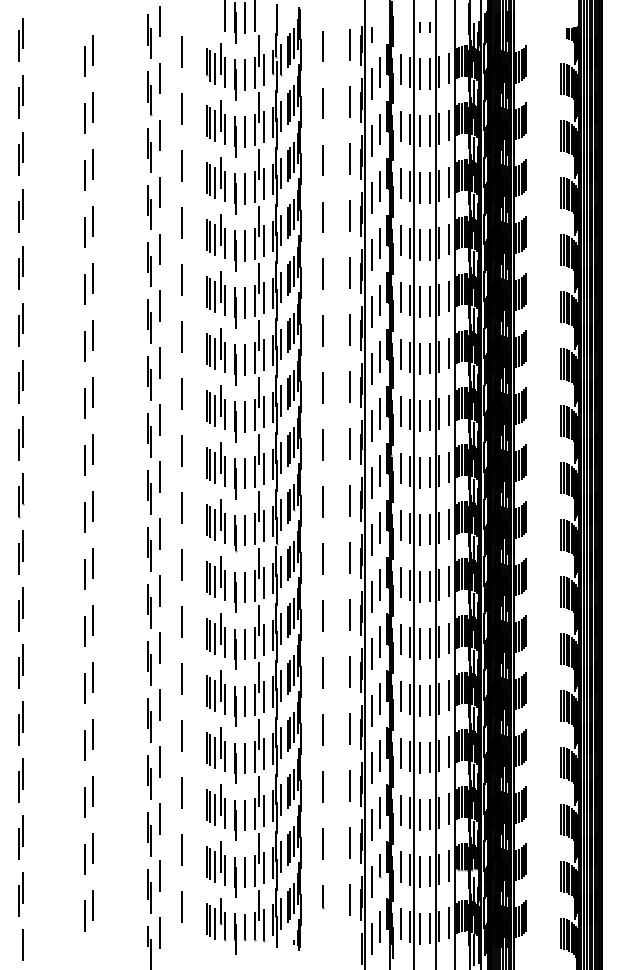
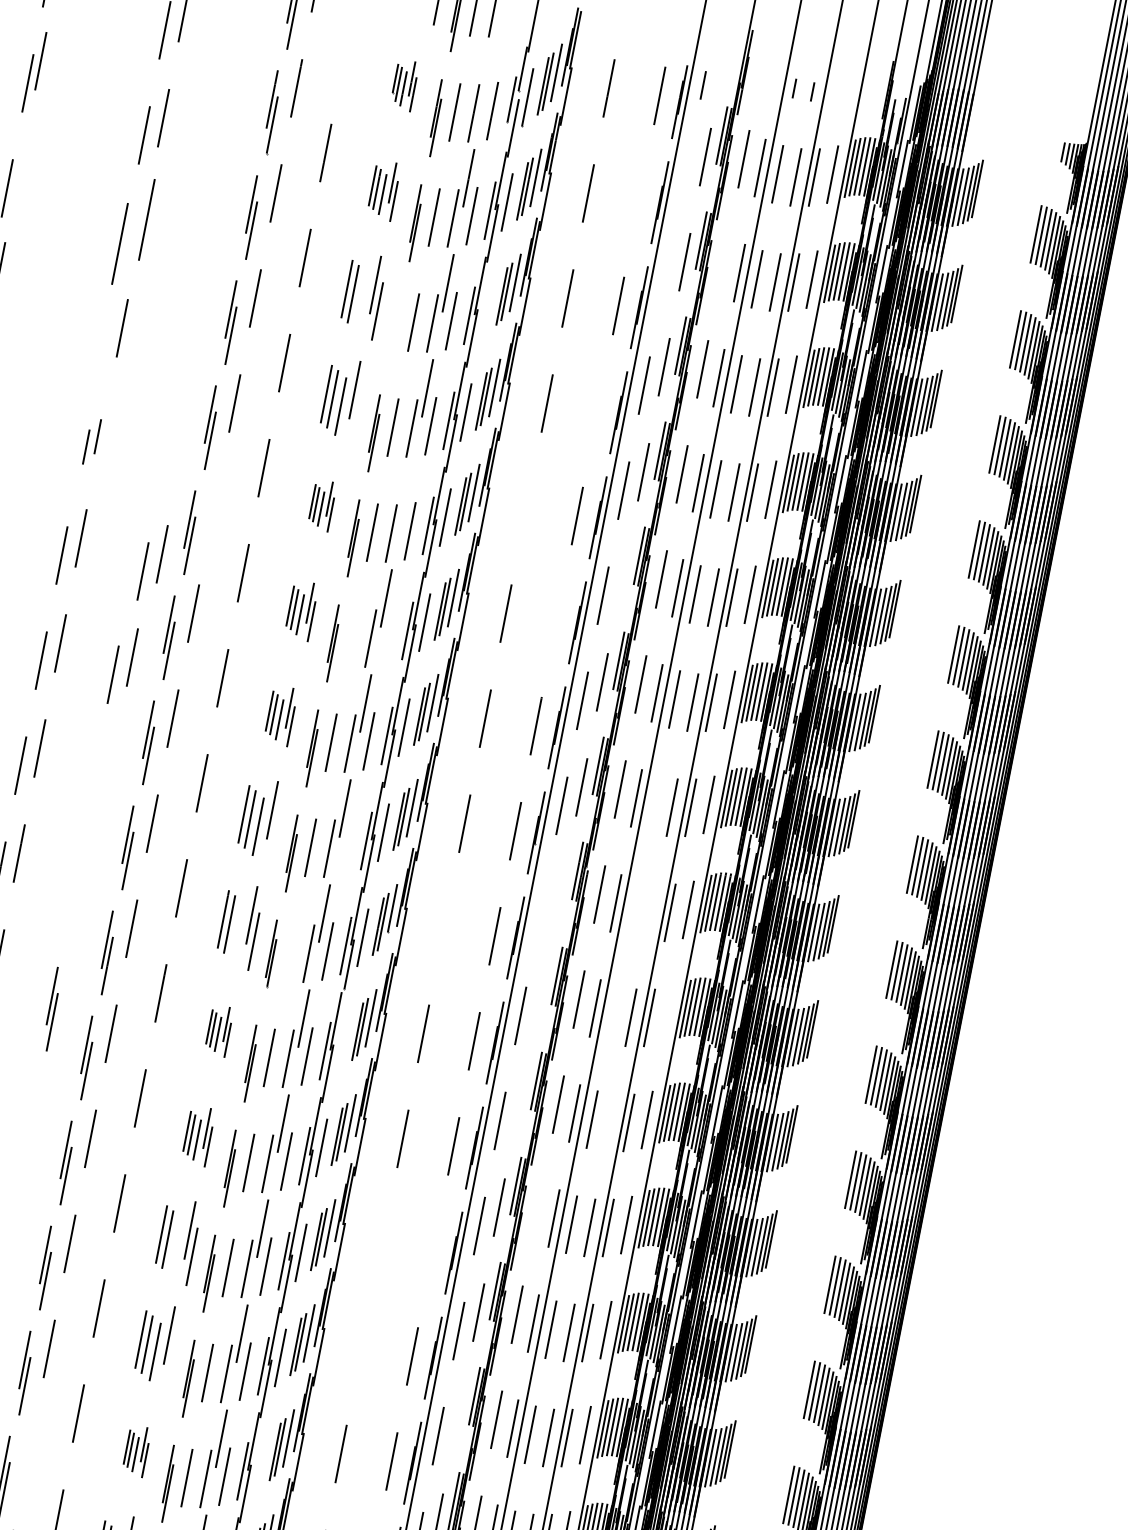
line: (258, 50) -> (488, 72), removed
line: (181, 52) -> (346, 48), removed
part: (215, 65) -> (404, 84), size x0.6
line: (371, 83) -> (685, 174), removed
line: (350, 101) -> (639, 199), removed
part: (215, 122) -> (383, 189), size x0.7
line: (400, 126) -> (723, 264), removed
line: (371, 140) -> (664, 279), removed
line: (23, 147) -> (20, 166), removed
part: (88, 169) -> (132, 230), size x1.4
line: (281, 173) -> (486, 307), removed
line: (215, 182) -> (361, 300), removed
line: (235, 193) -> (394, 327), removed
line: (350, 215) -> (598, 410), removed
line: (84, 232) -> (102, 345), removed
line: (224, 243) -> (356, 416), removed
line: (322, 274) -> (525, 508), removed
line: (258, 278) -> (406, 493), removed
part: (88, 283) -> (91, 440), size x0.6
part: (215, 293) -> (321, 505), size x0.6
line: (380, 300) -> (623, 577), removed
line: (159, 306) -> (213, 508), removed
line: (349, 329) -> (555, 619), removed
part: (132, 340) -> (151, 561), added
part: (215, 350) -> (301, 610), size x0.7
line: (264, 354) -> (389, 635), removed
line: (244, 359) -> (351, 637), removed
part: (127, 397) -> (121, 665), added
part: (215, 407) -> (280, 715), size x0.7
line: (419, 415) -> (653, 803), removed
line: (264, 468) -> (348, 845), removed
line: (224, 471) -> (273, 836), removed
line: (380, 471) -> (561, 892), removed
line: (419, 472) -> (633, 908), removed
line: (429, 472) -> (651, 912), removed
line: (371, 482) -> (540, 909), removed
line: (322, 501) -> (443, 927), removed
line: (215, 524) -> (238, 930), removed
line: (448, 524) -> (667, 1015), removed
line: (380, 528) -> (540, 998), removed
line: (419, 529) -> (612, 1013), removed
line: (244, 530) -> (289, 952), removed
line: (281, 572) -> (342, 1043), removed
part: (215, 578) -> (218, 1030), size x0.6
part: (126, 584) -> (52, 1009), added
line: (380, 585) -> (520, 1103), removed
line: (429, 586) -> (610, 1122), removed
part: (215, 635) -> (197, 1135), size x0.7
line: (400, 639) -> (537, 1209), removed
line: (350, 671) -> (433, 1250), removed
line: (322, 672) -> (381, 1242), removed
line: (215, 695) -> (176, 1246), removed
line: (322, 729) -> (361, 1347), removed
line: (224, 756) -> (170, 1361), removed
line: (380, 756) -> (458, 1418), removed
line: (281, 800) -> (259, 1463), removed
part: (215, 806) -> (136, 1450), size x0.6
line: (159, 819) -> (28, 1454), removed

